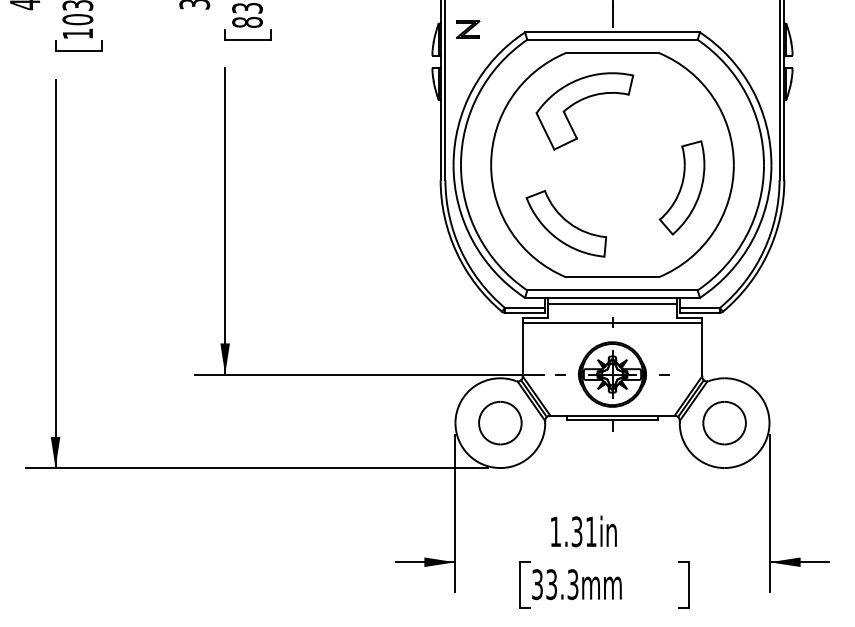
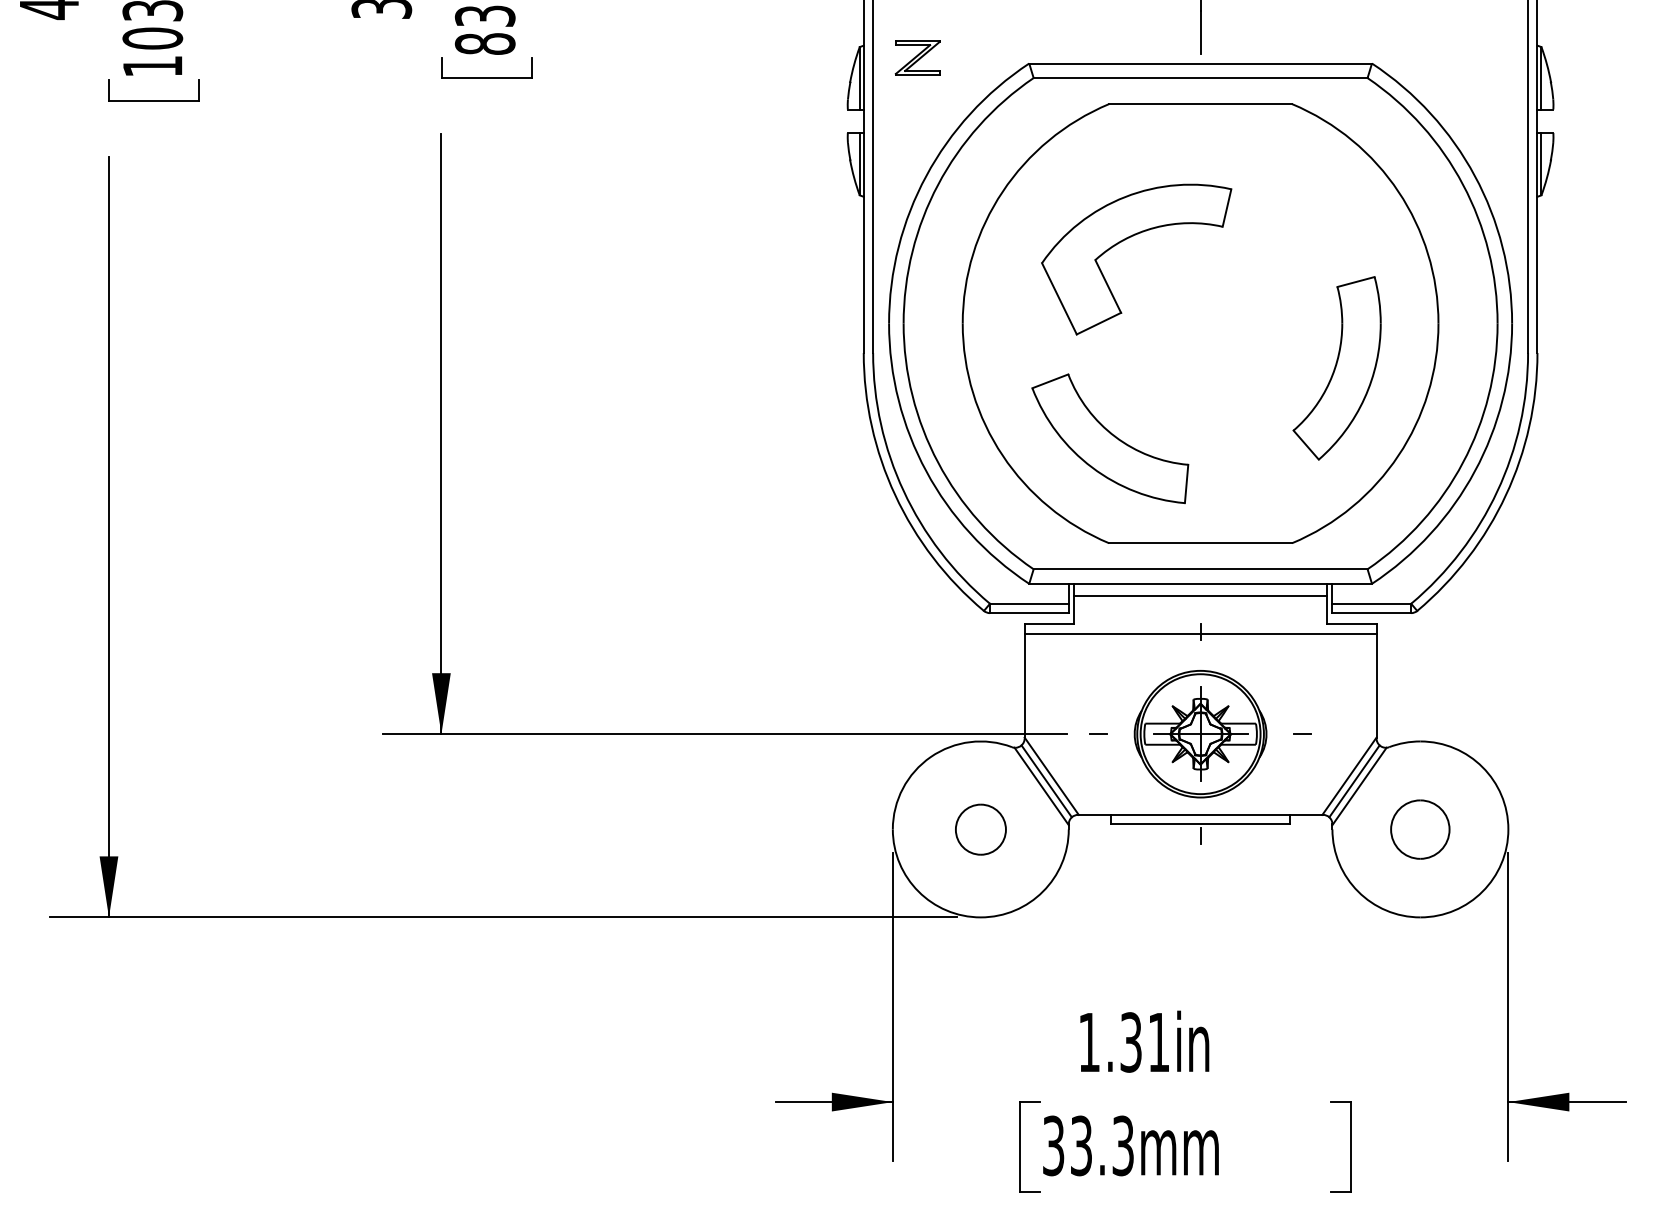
part: (580, 101) -> (1128, 240), moved
part: (500, 423) -> (981, 830), size x0.6
part: (724, 423) -> (1420, 830), size x0.7

